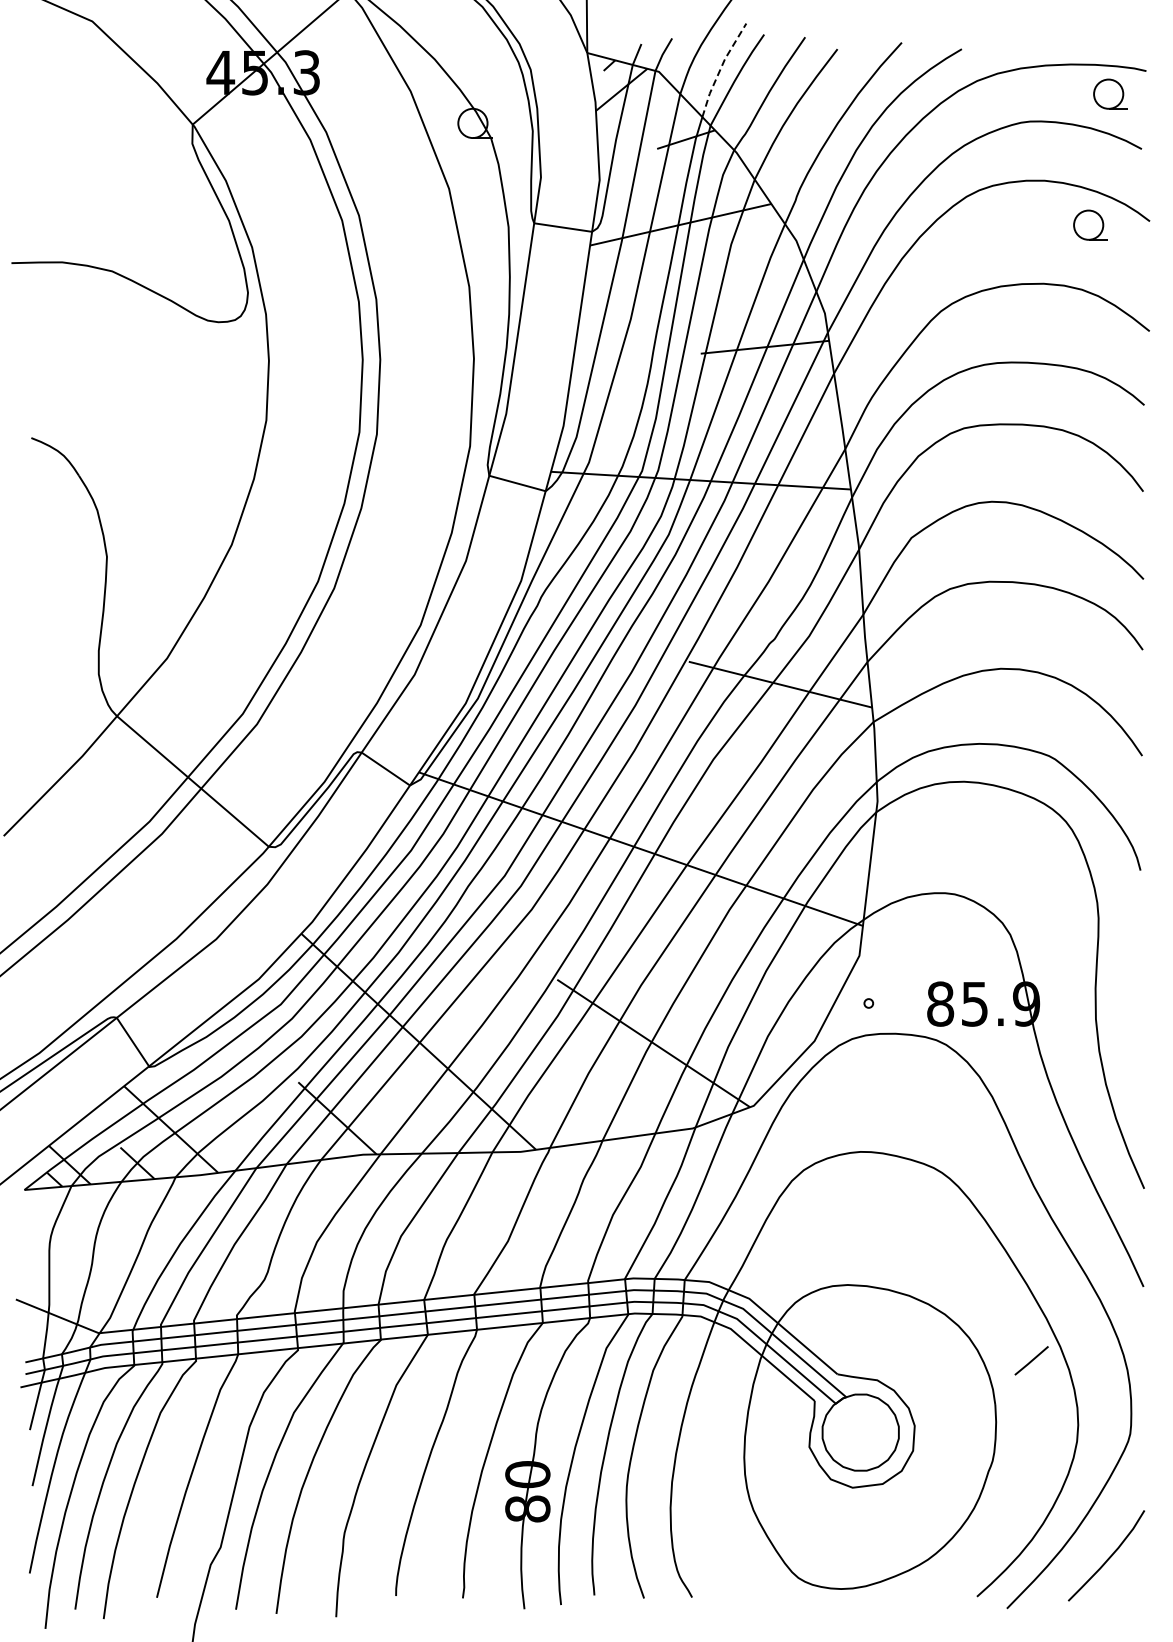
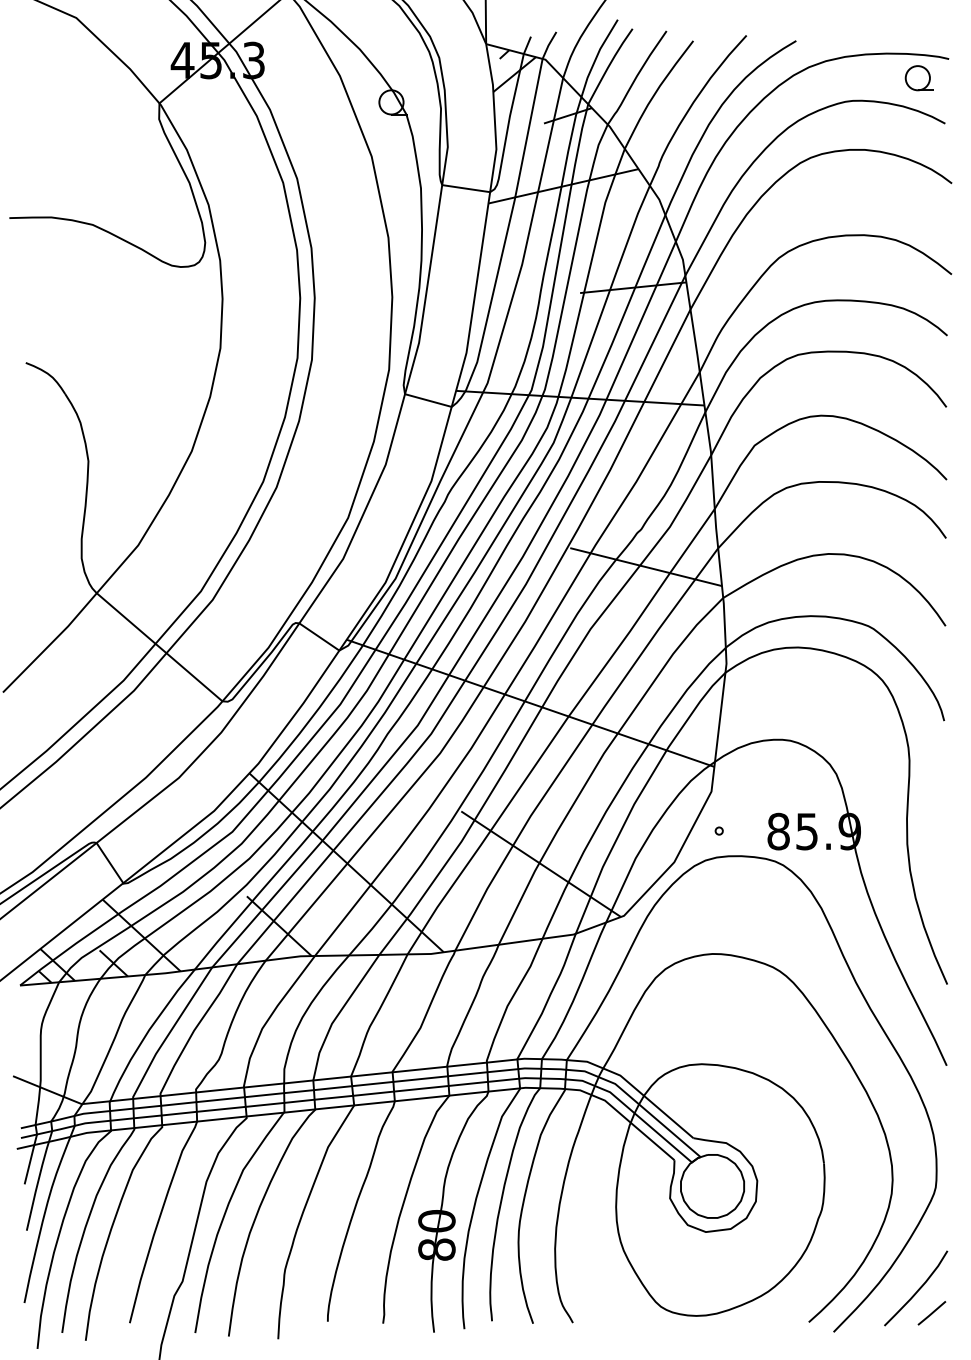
line: (721, 68) -> (597, 56), dashed -> solid
part: (1090, 224) -> (902, 186), removed
line: (1031, 1360) -> (931, 1313), moved

